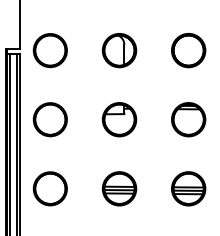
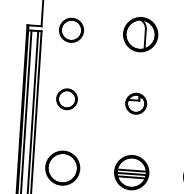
part: (49, 50) -> (70, 30), size x0.7
part: (49, 119) -> (66, 98), size x0.6
part: (119, 119) -> (136, 103), size x0.6

